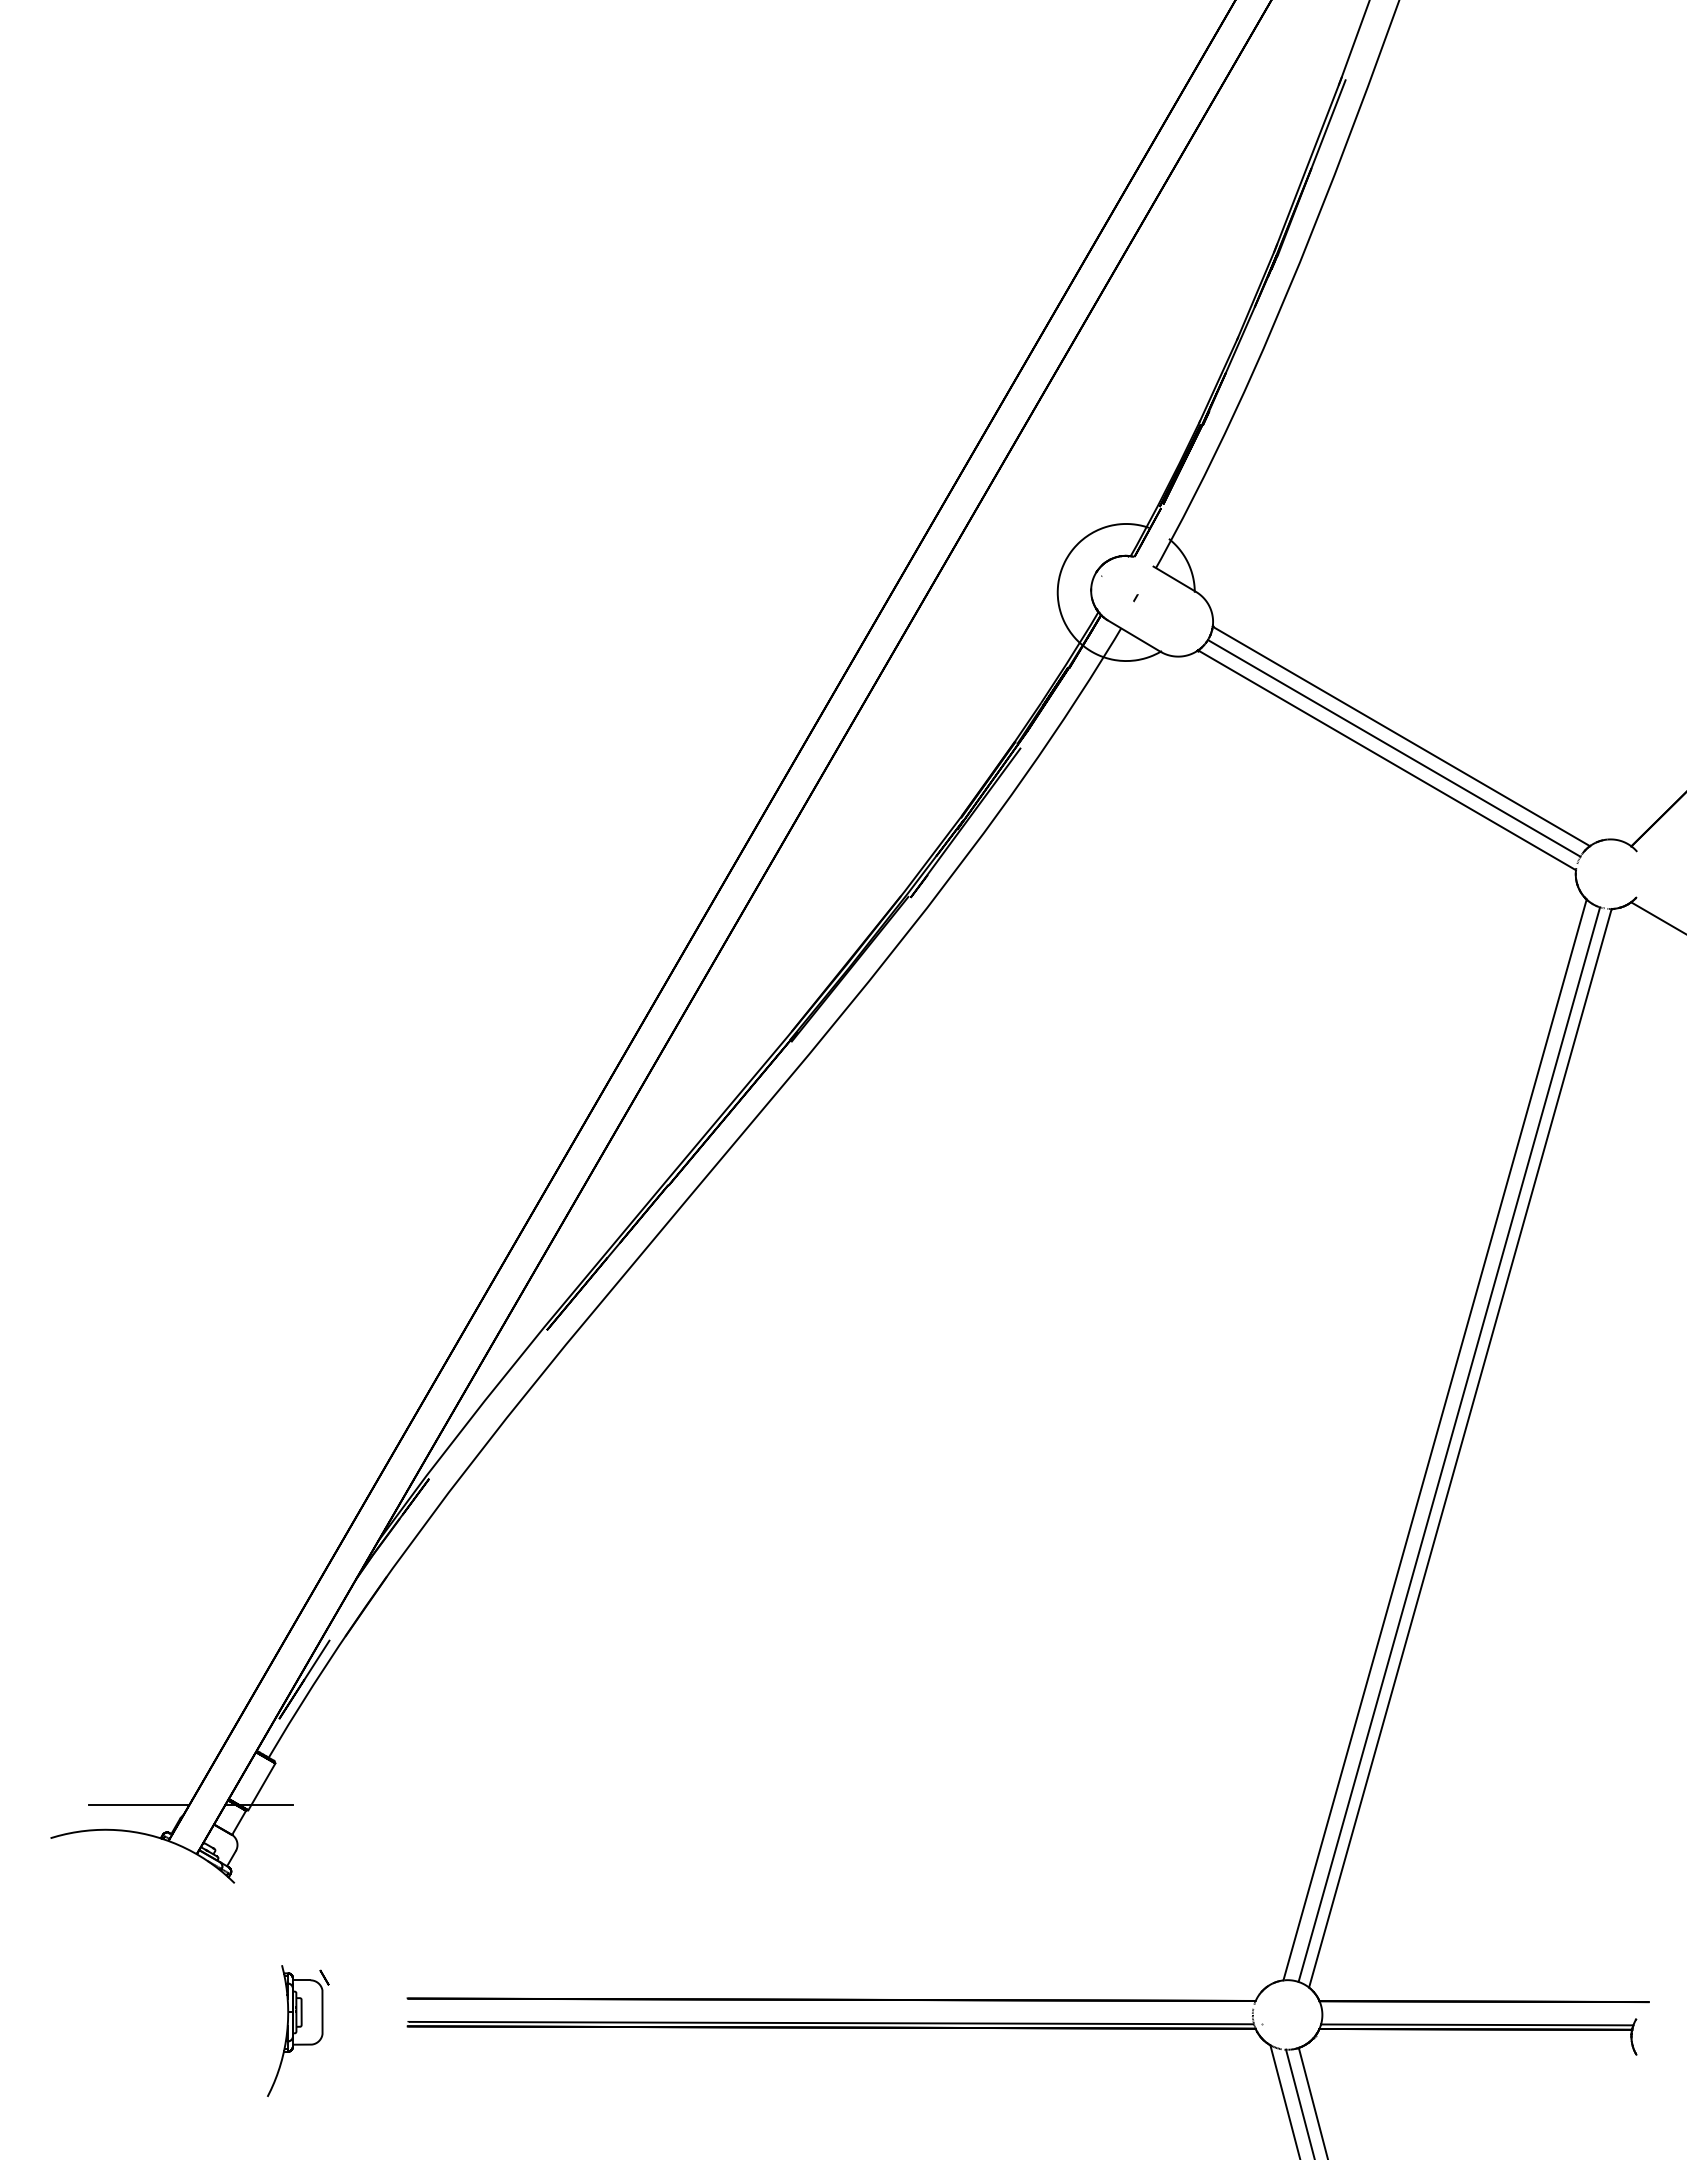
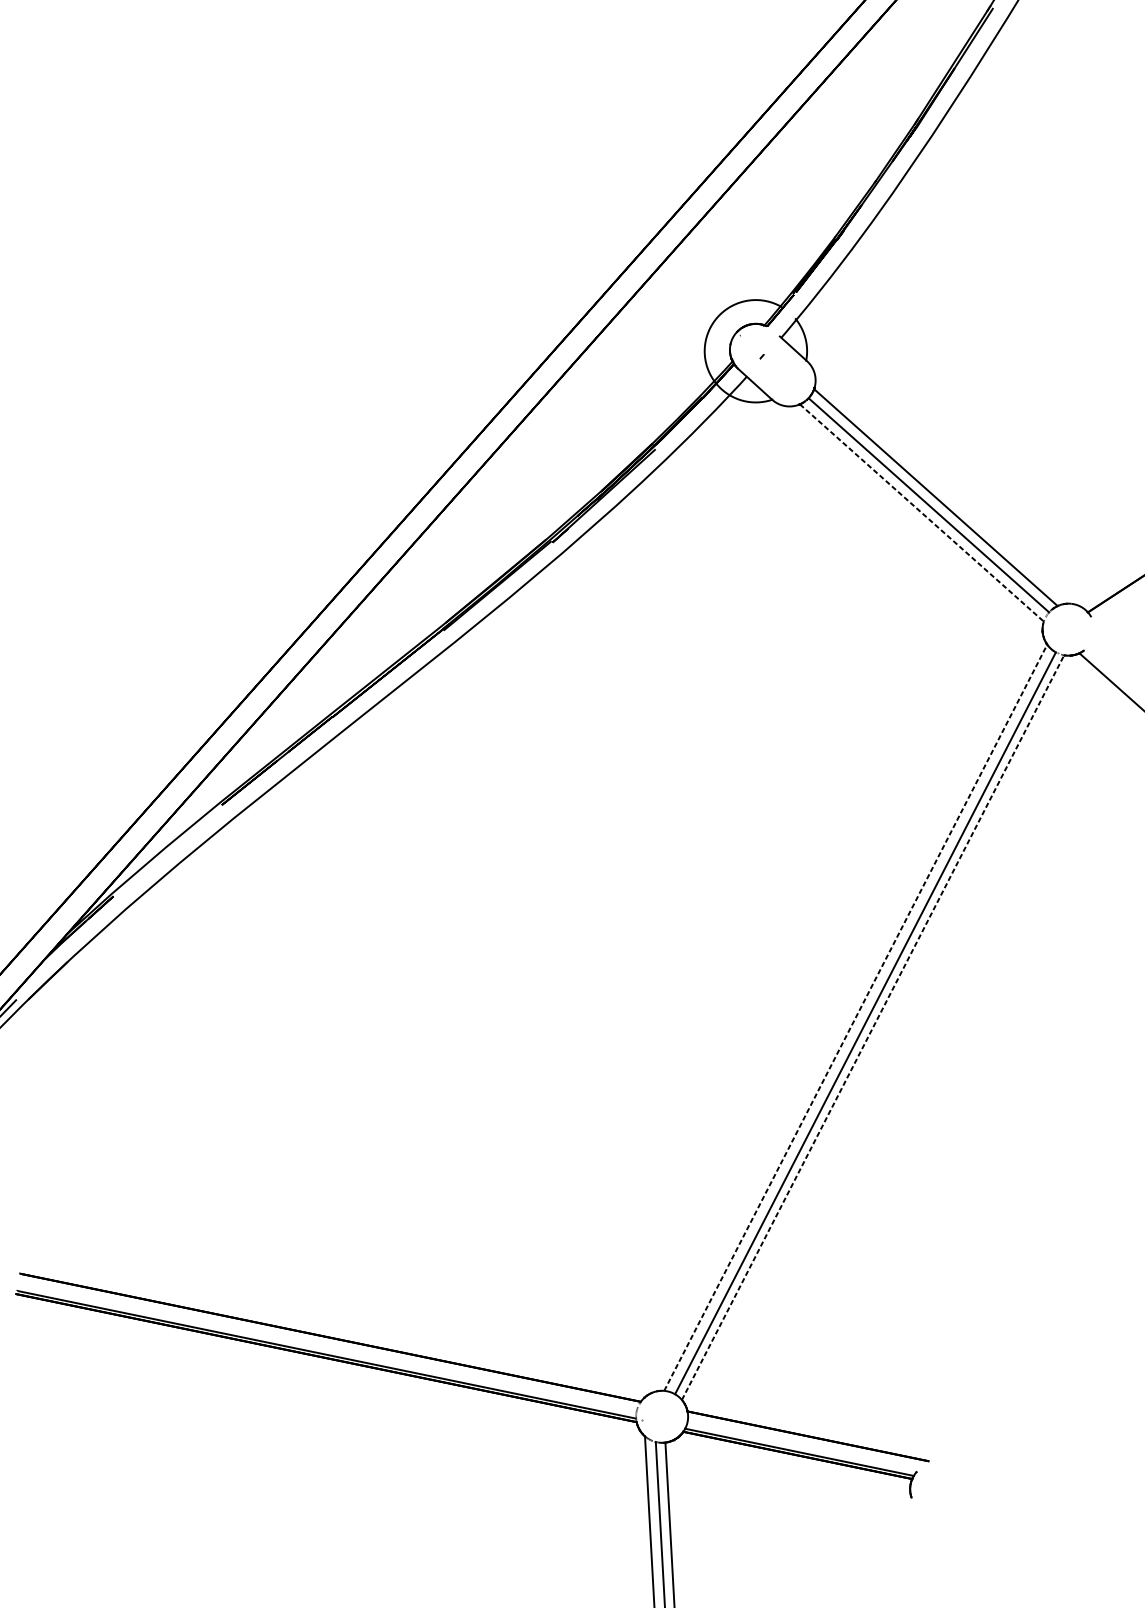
line: (1387, 760) -> (922, 513), solid -> dashed
line: (1435, 1439) -> (856, 1017), solid -> dashed
line: (1460, 1447) -> (873, 1027), solid -> dashed

